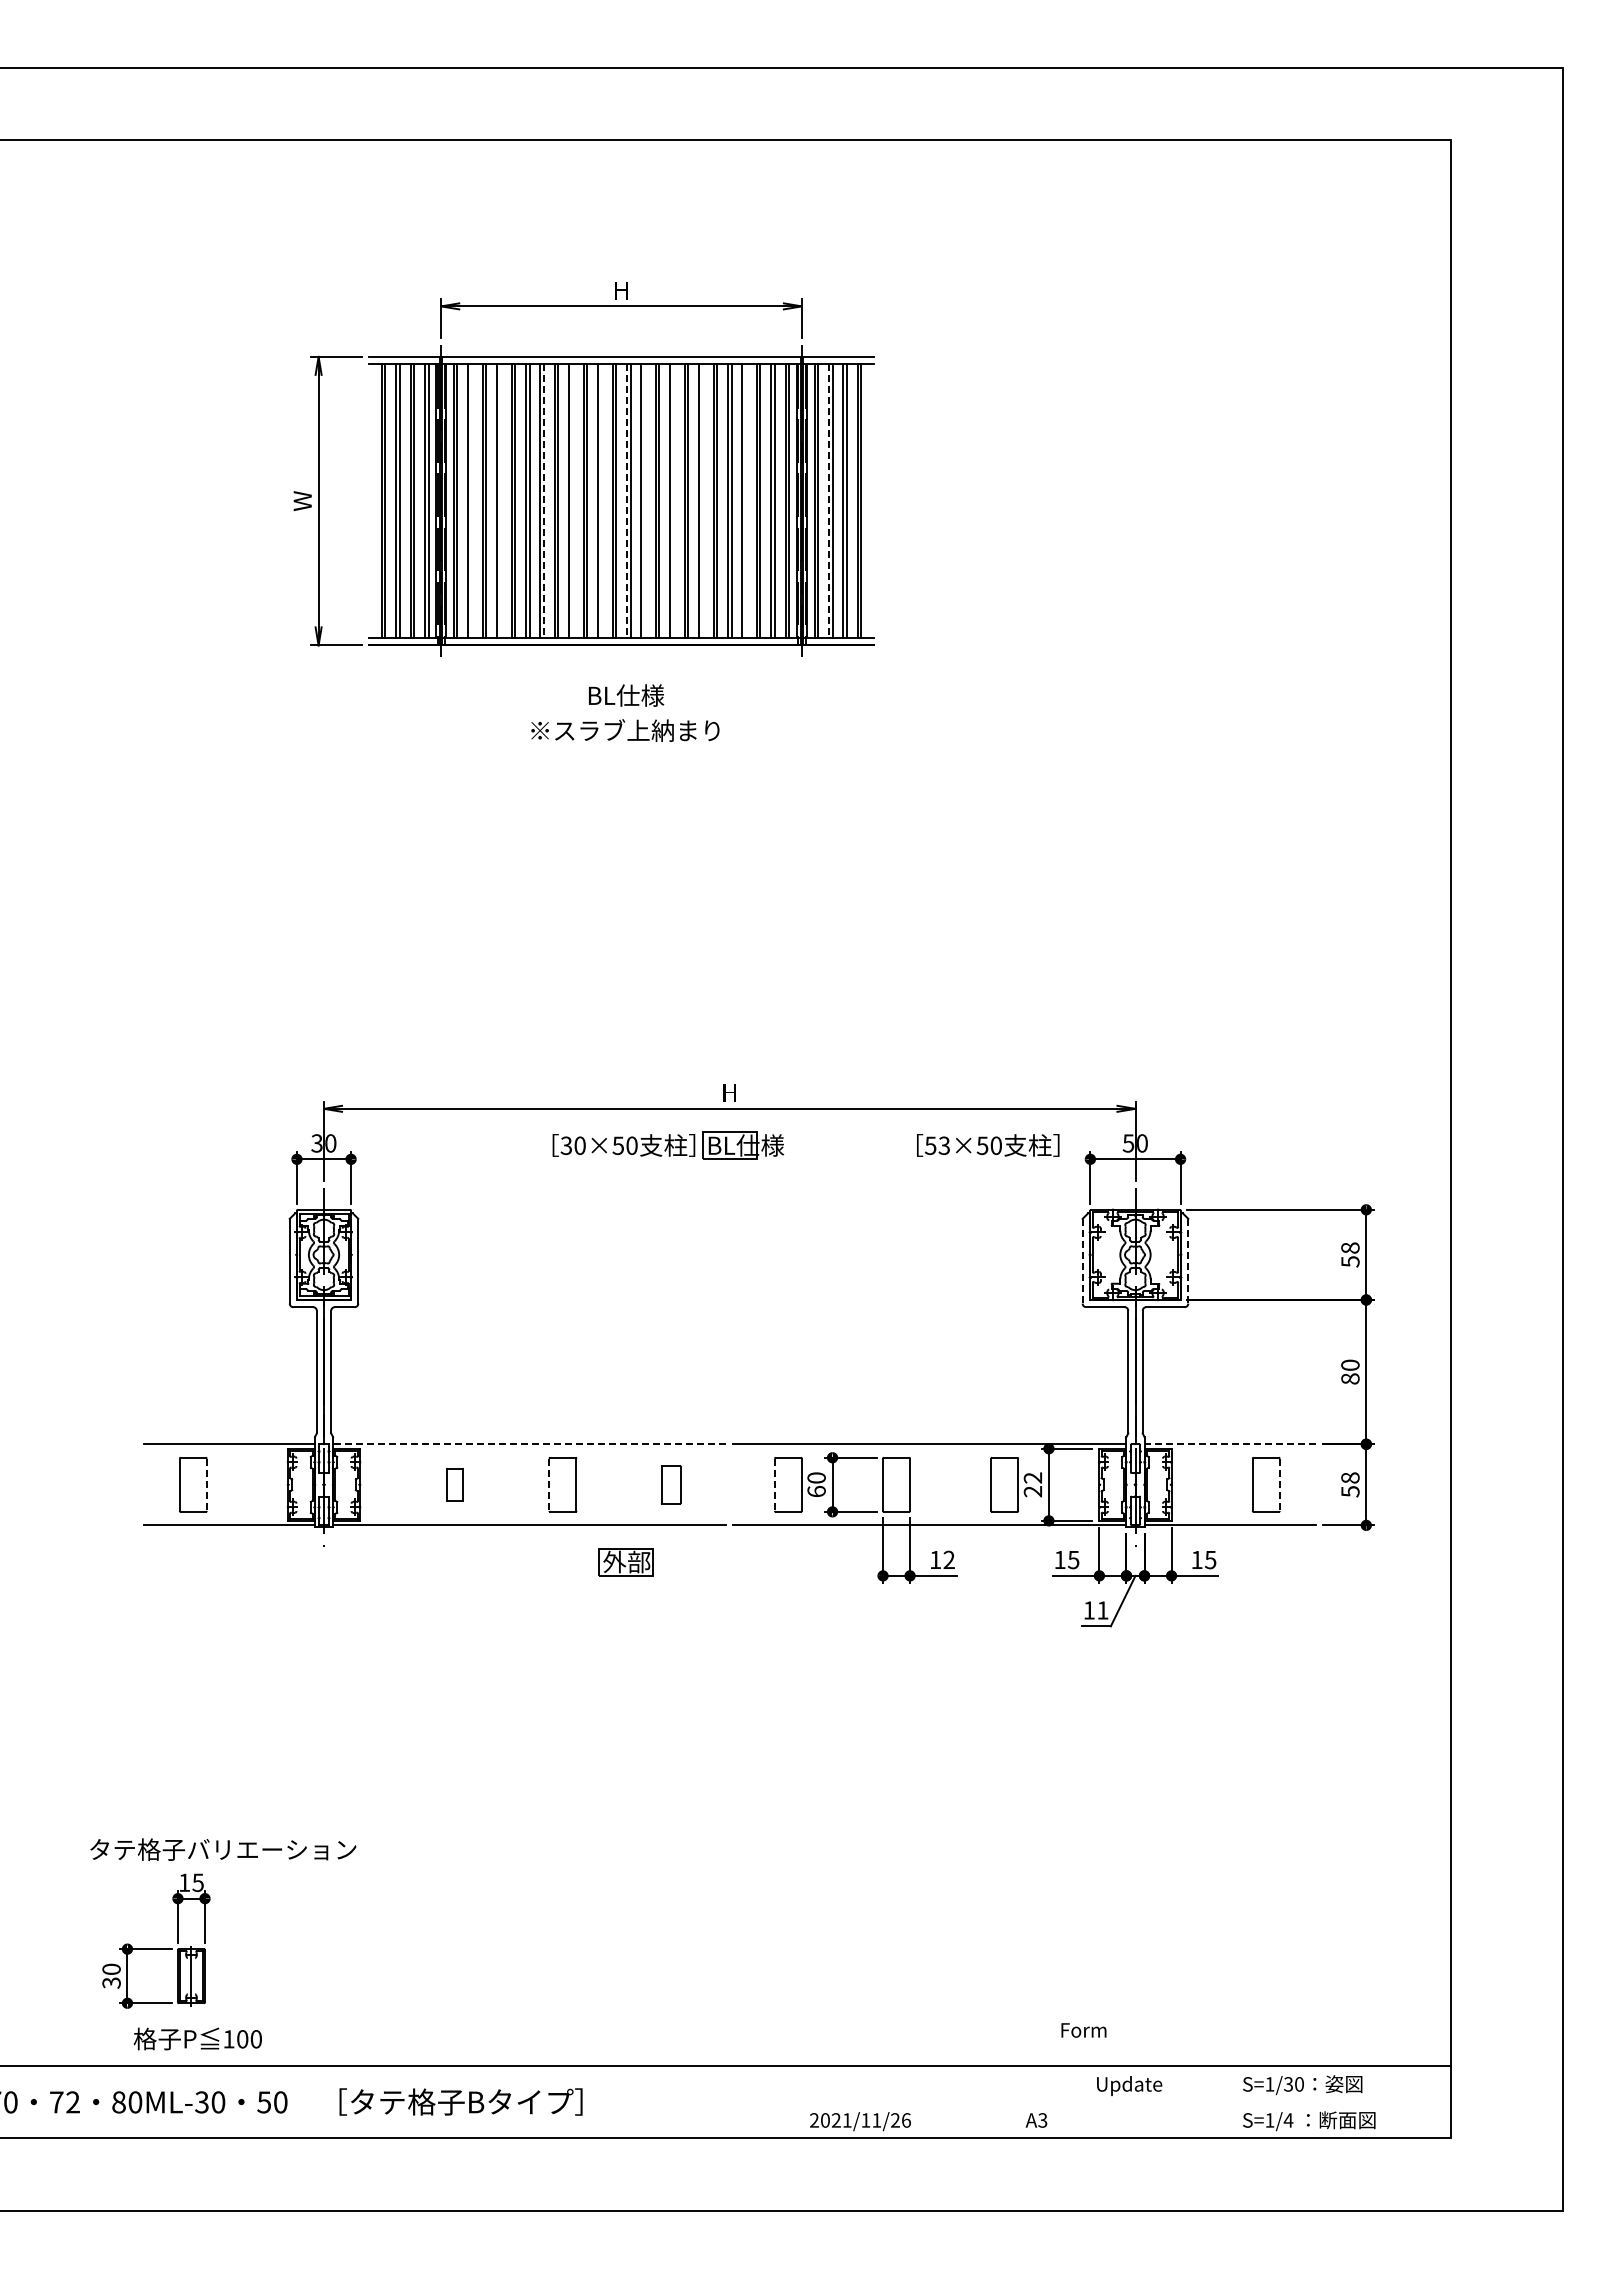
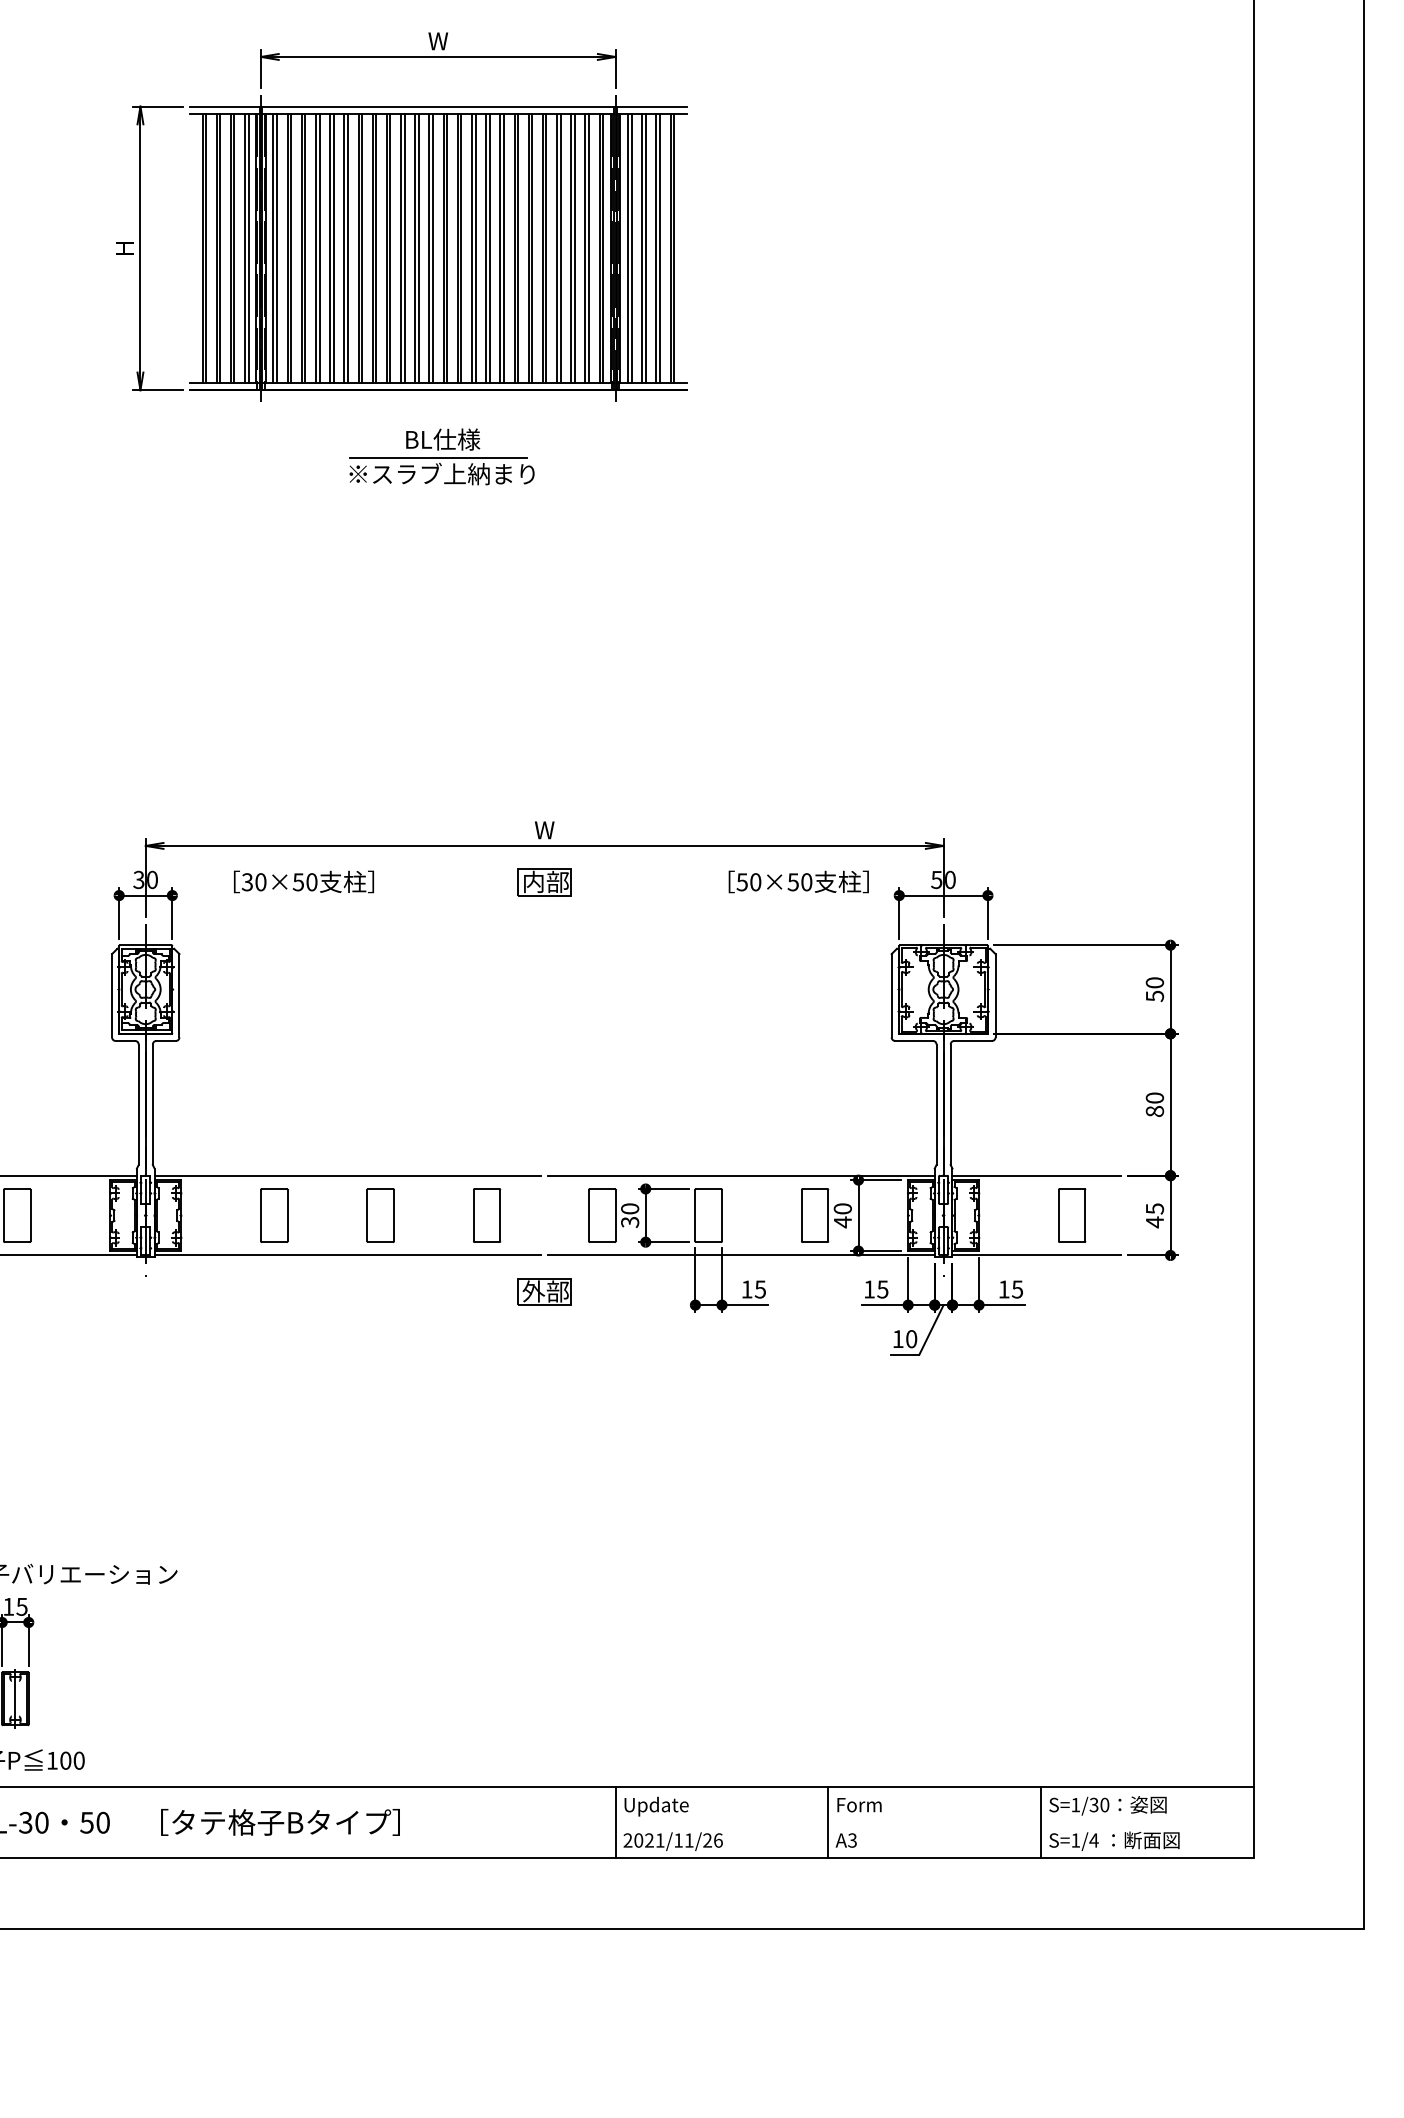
text: (621, 290) -> (438, 41), H -> W
text: (302, 501) -> (124, 248), W -> H
line: (471, 501) -> (290, 248), added
line: (500, 501) -> (319, 248), added
line: (544, 501) -> (362, 248), dashed -> solid
line: (572, 501) -> (390, 248), added
line: (601, 501) -> (418, 248), added
line: (626, 501) -> (443, 248), dashed -> solid
line: (645, 501) -> (461, 248), added
line: (673, 501) -> (489, 248), added
line: (702, 501) -> (517, 248), added
line: (745, 501) -> (560, 248), added
line: (828, 501) -> (641, 248), dashed -> solid
line: (621, 713) -> (438, 457), added
text: (729, 1092) -> (544, 829), H -> W
text: (623, 1145) -> (303, 881), moved
text: (746, 1145) -> (561, 881), BL仕様 -> 内部
text: (944, 1145) -> (755, 881), 53×50 -> 50×50
text: (1350, 1247) -> (1155, 982), 58 -> 50
line: (1082, 1261) -> (891, 996), dashed -> solid
line: (1188, 1261) -> (995, 996), dashed -> solid
line: (529, 1444) -> (347, 1175), dashed -> solid
line: (1230, 1444) -> (1037, 1175), dashed -> solid
part: (454, 1484) -> (274, 1215), size x1.67
part: (670, 1484) -> (486, 1215), size x1.43
text: (1032, 1484) -> (842, 1215), 22 -> 40
text: (1350, 1484) -> (1155, 1215), 58 -> 45
line: (206, 1485) -> (30, 1216), dashed -> solid
line: (549, 1485) -> (367, 1216), dashed -> solid
line: (774, 1485) -> (588, 1216), dashed -> solid
line: (1279, 1485) -> (1085, 1216), dashed -> solid
text: (816, 1491) -> (629, 1222), 60 -> 30
text: (948, 1559) -> (759, 1289), 12 -> 15
part: (625, 1562) -> (544, 1291), moved
text: (1102, 1610) -> (911, 1339), 11 -> 10
text: (1083, 2030) -> (859, 1805), moved
text: (1129, 2085) -> (656, 1806), moved
line: (801, 2102) -> (615, 1822), added
line: (1018, 2102) -> (828, 1822), added
line: (1234, 2102) -> (1040, 1822), added

